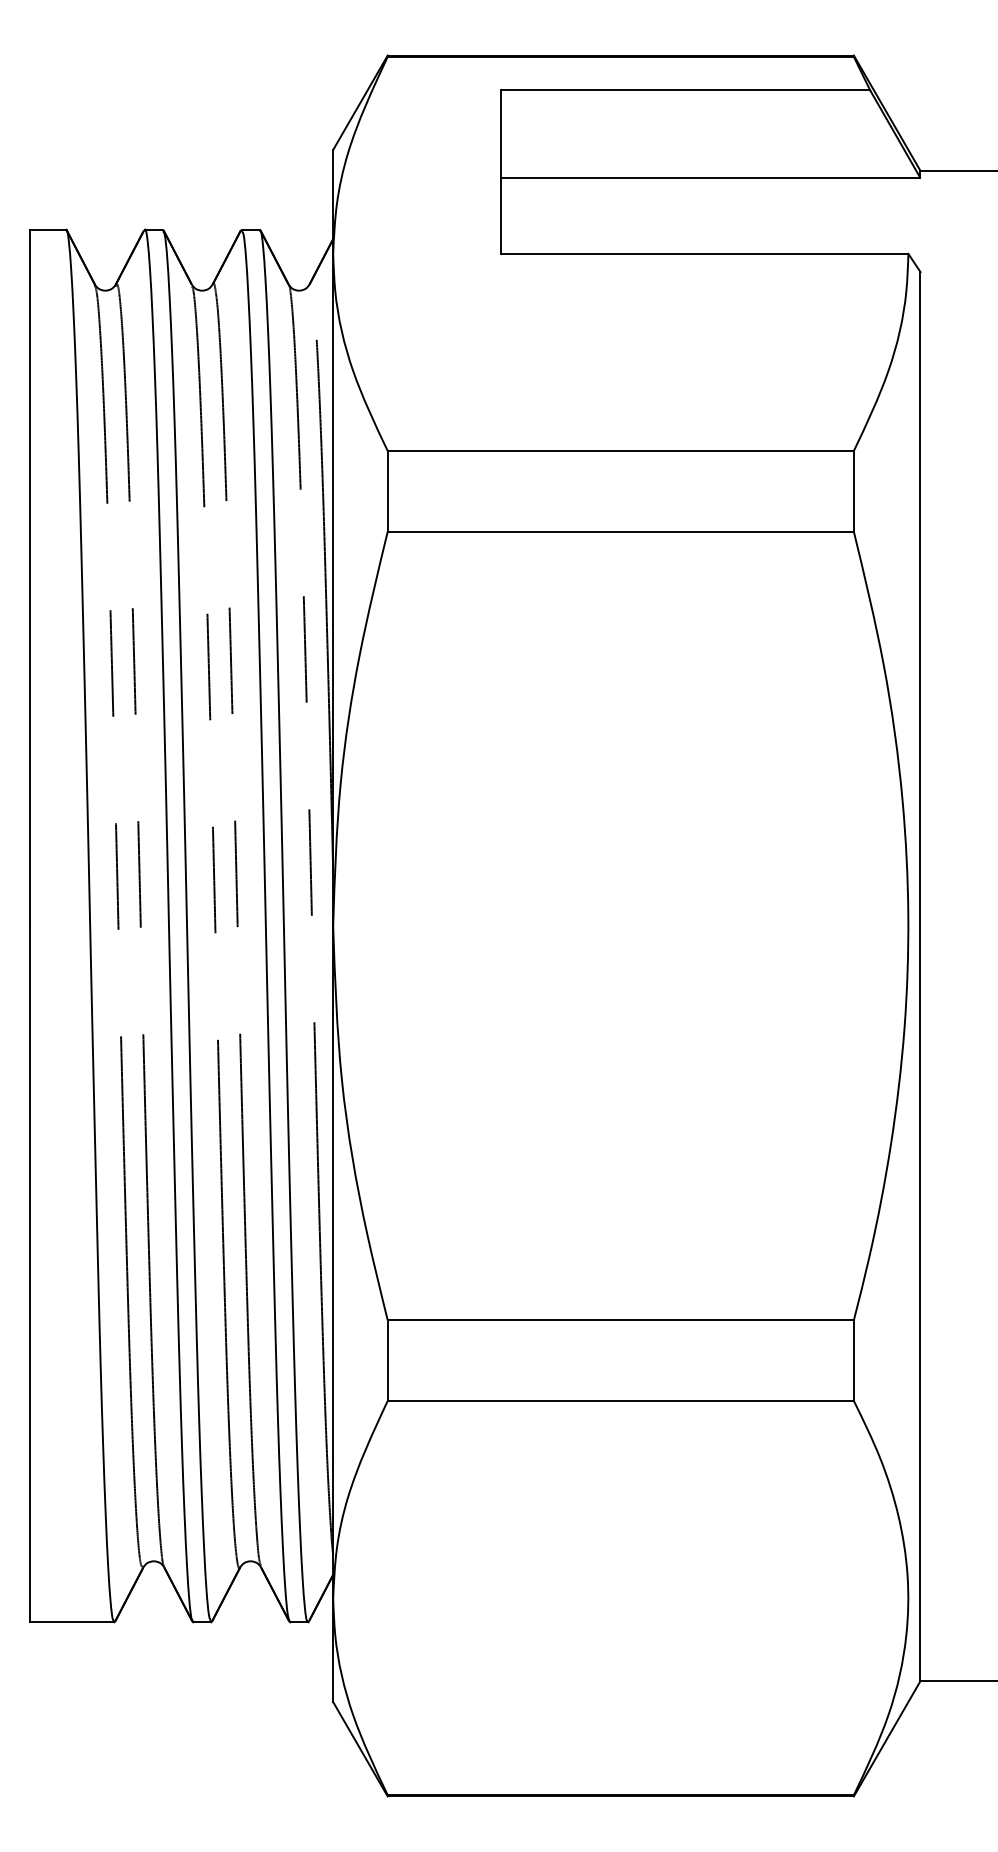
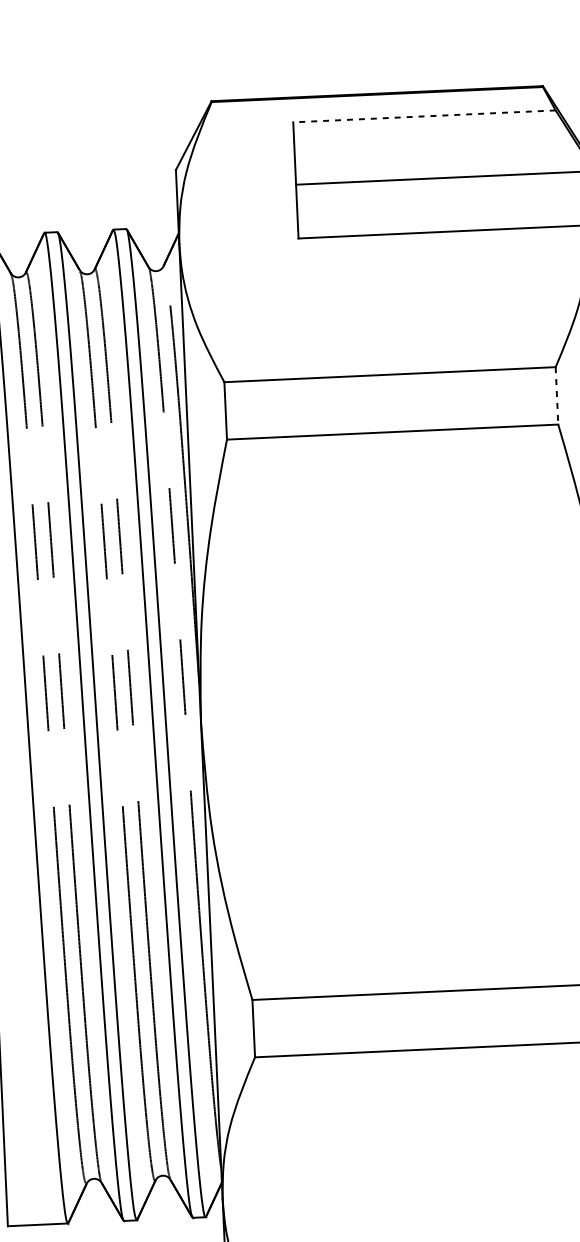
line: (685, 90) -> (424, 116), solid -> dashed
line: (853, 491) -> (556, 395), solid -> dashed

